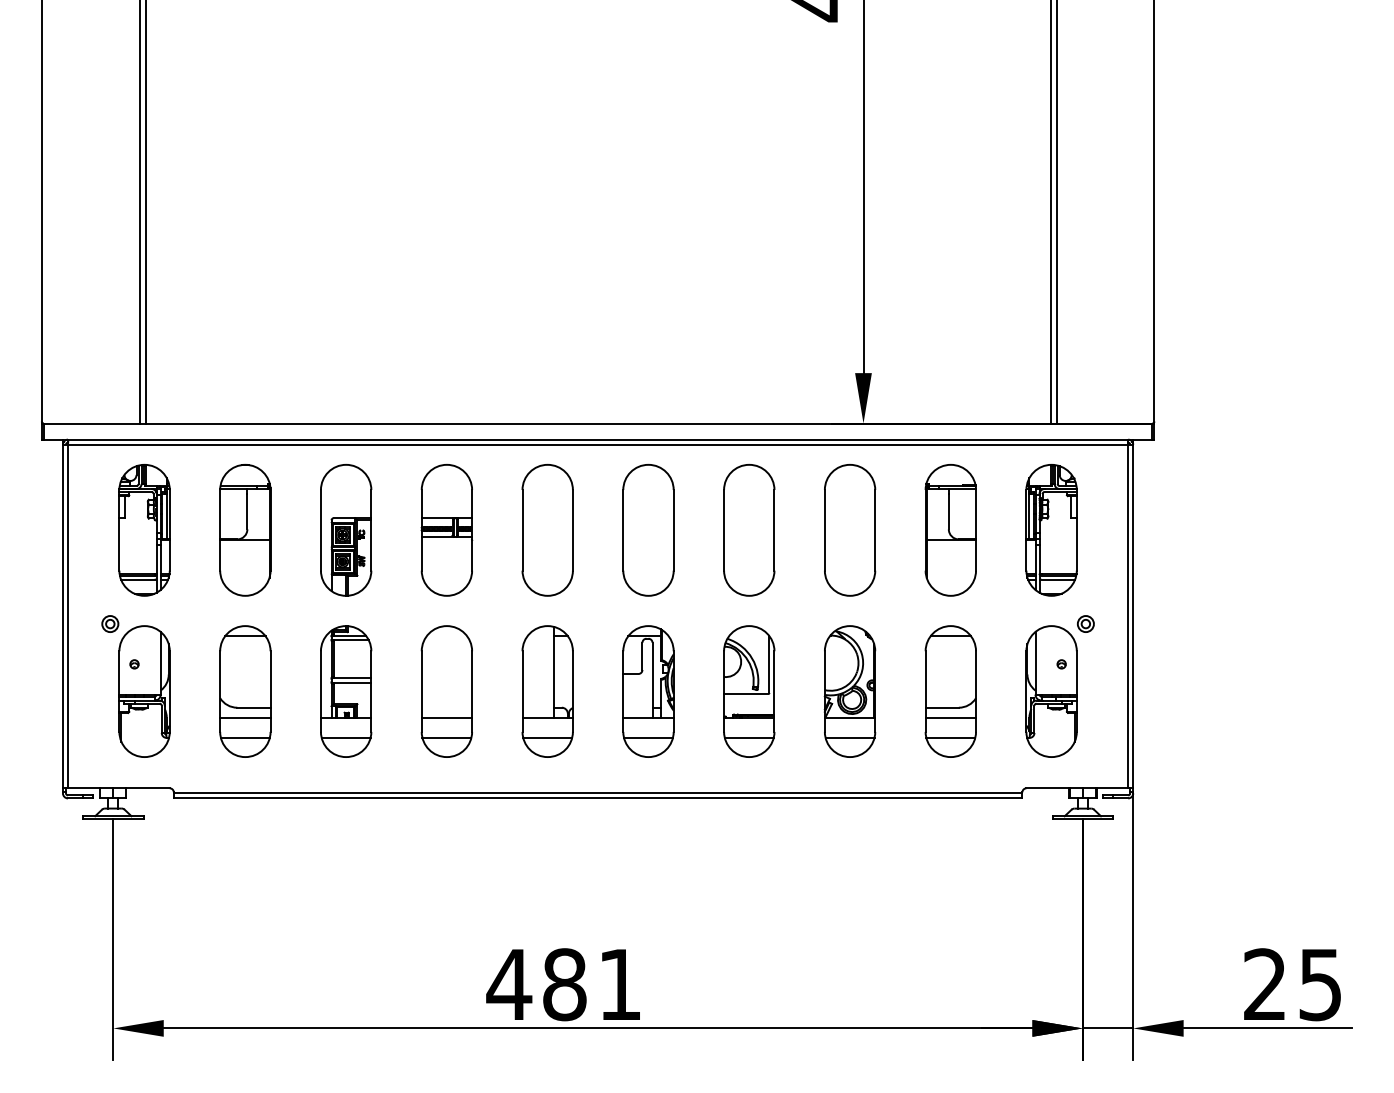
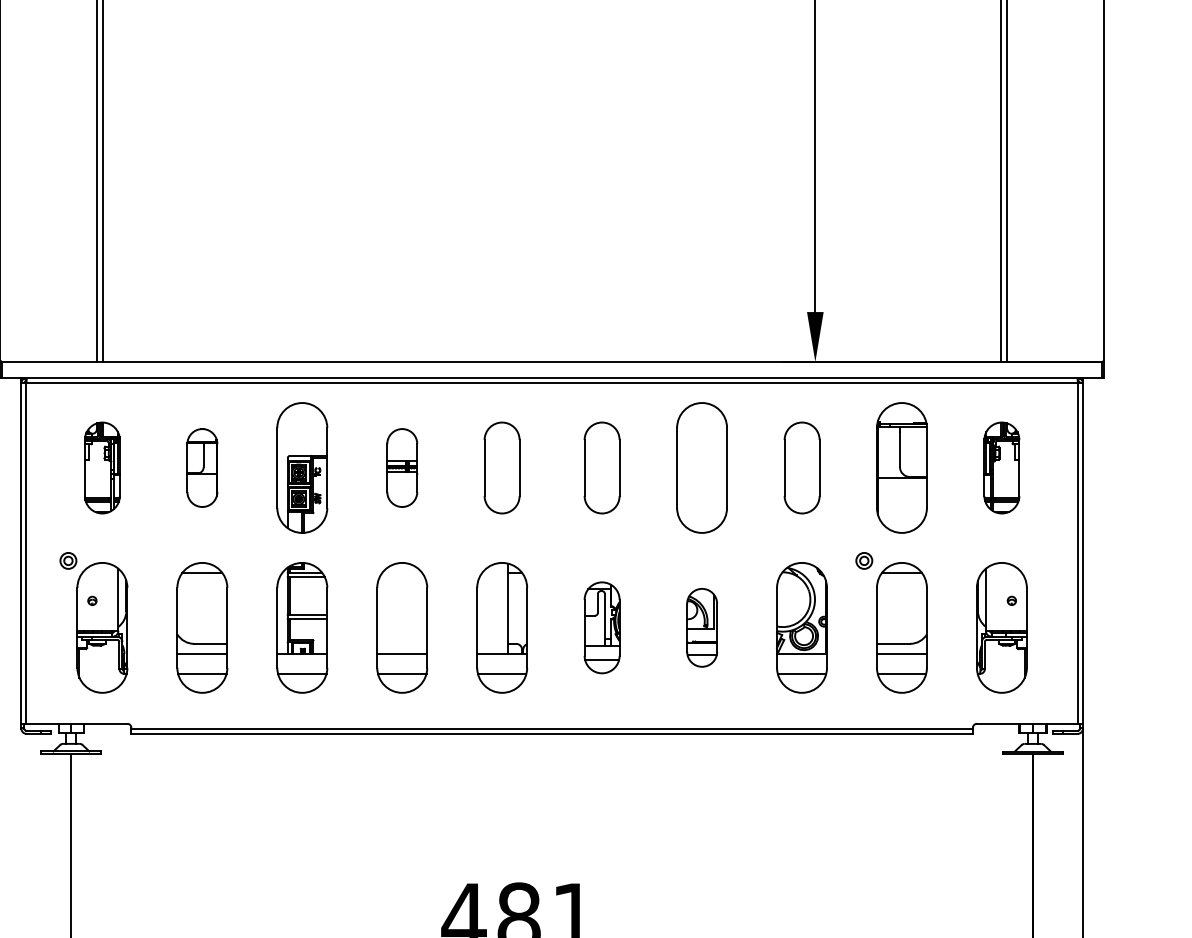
part: (144, 530) -> (102, 468), size x0.7
part: (245, 530) -> (202, 468), size x0.6
part: (446, 530) -> (401, 468), size x0.6
part: (547, 530) -> (501, 468), size x0.7
part: (648, 530) -> (602, 468), size x0.7
part: (850, 530) -> (802, 468), size x0.7
part: (1051, 530) -> (1001, 468), size x0.7
part: (1085, 623) -> (863, 560), moved
part: (648, 691) -> (602, 627), size x0.7
part: (749, 691) -> (702, 627), size x0.6

